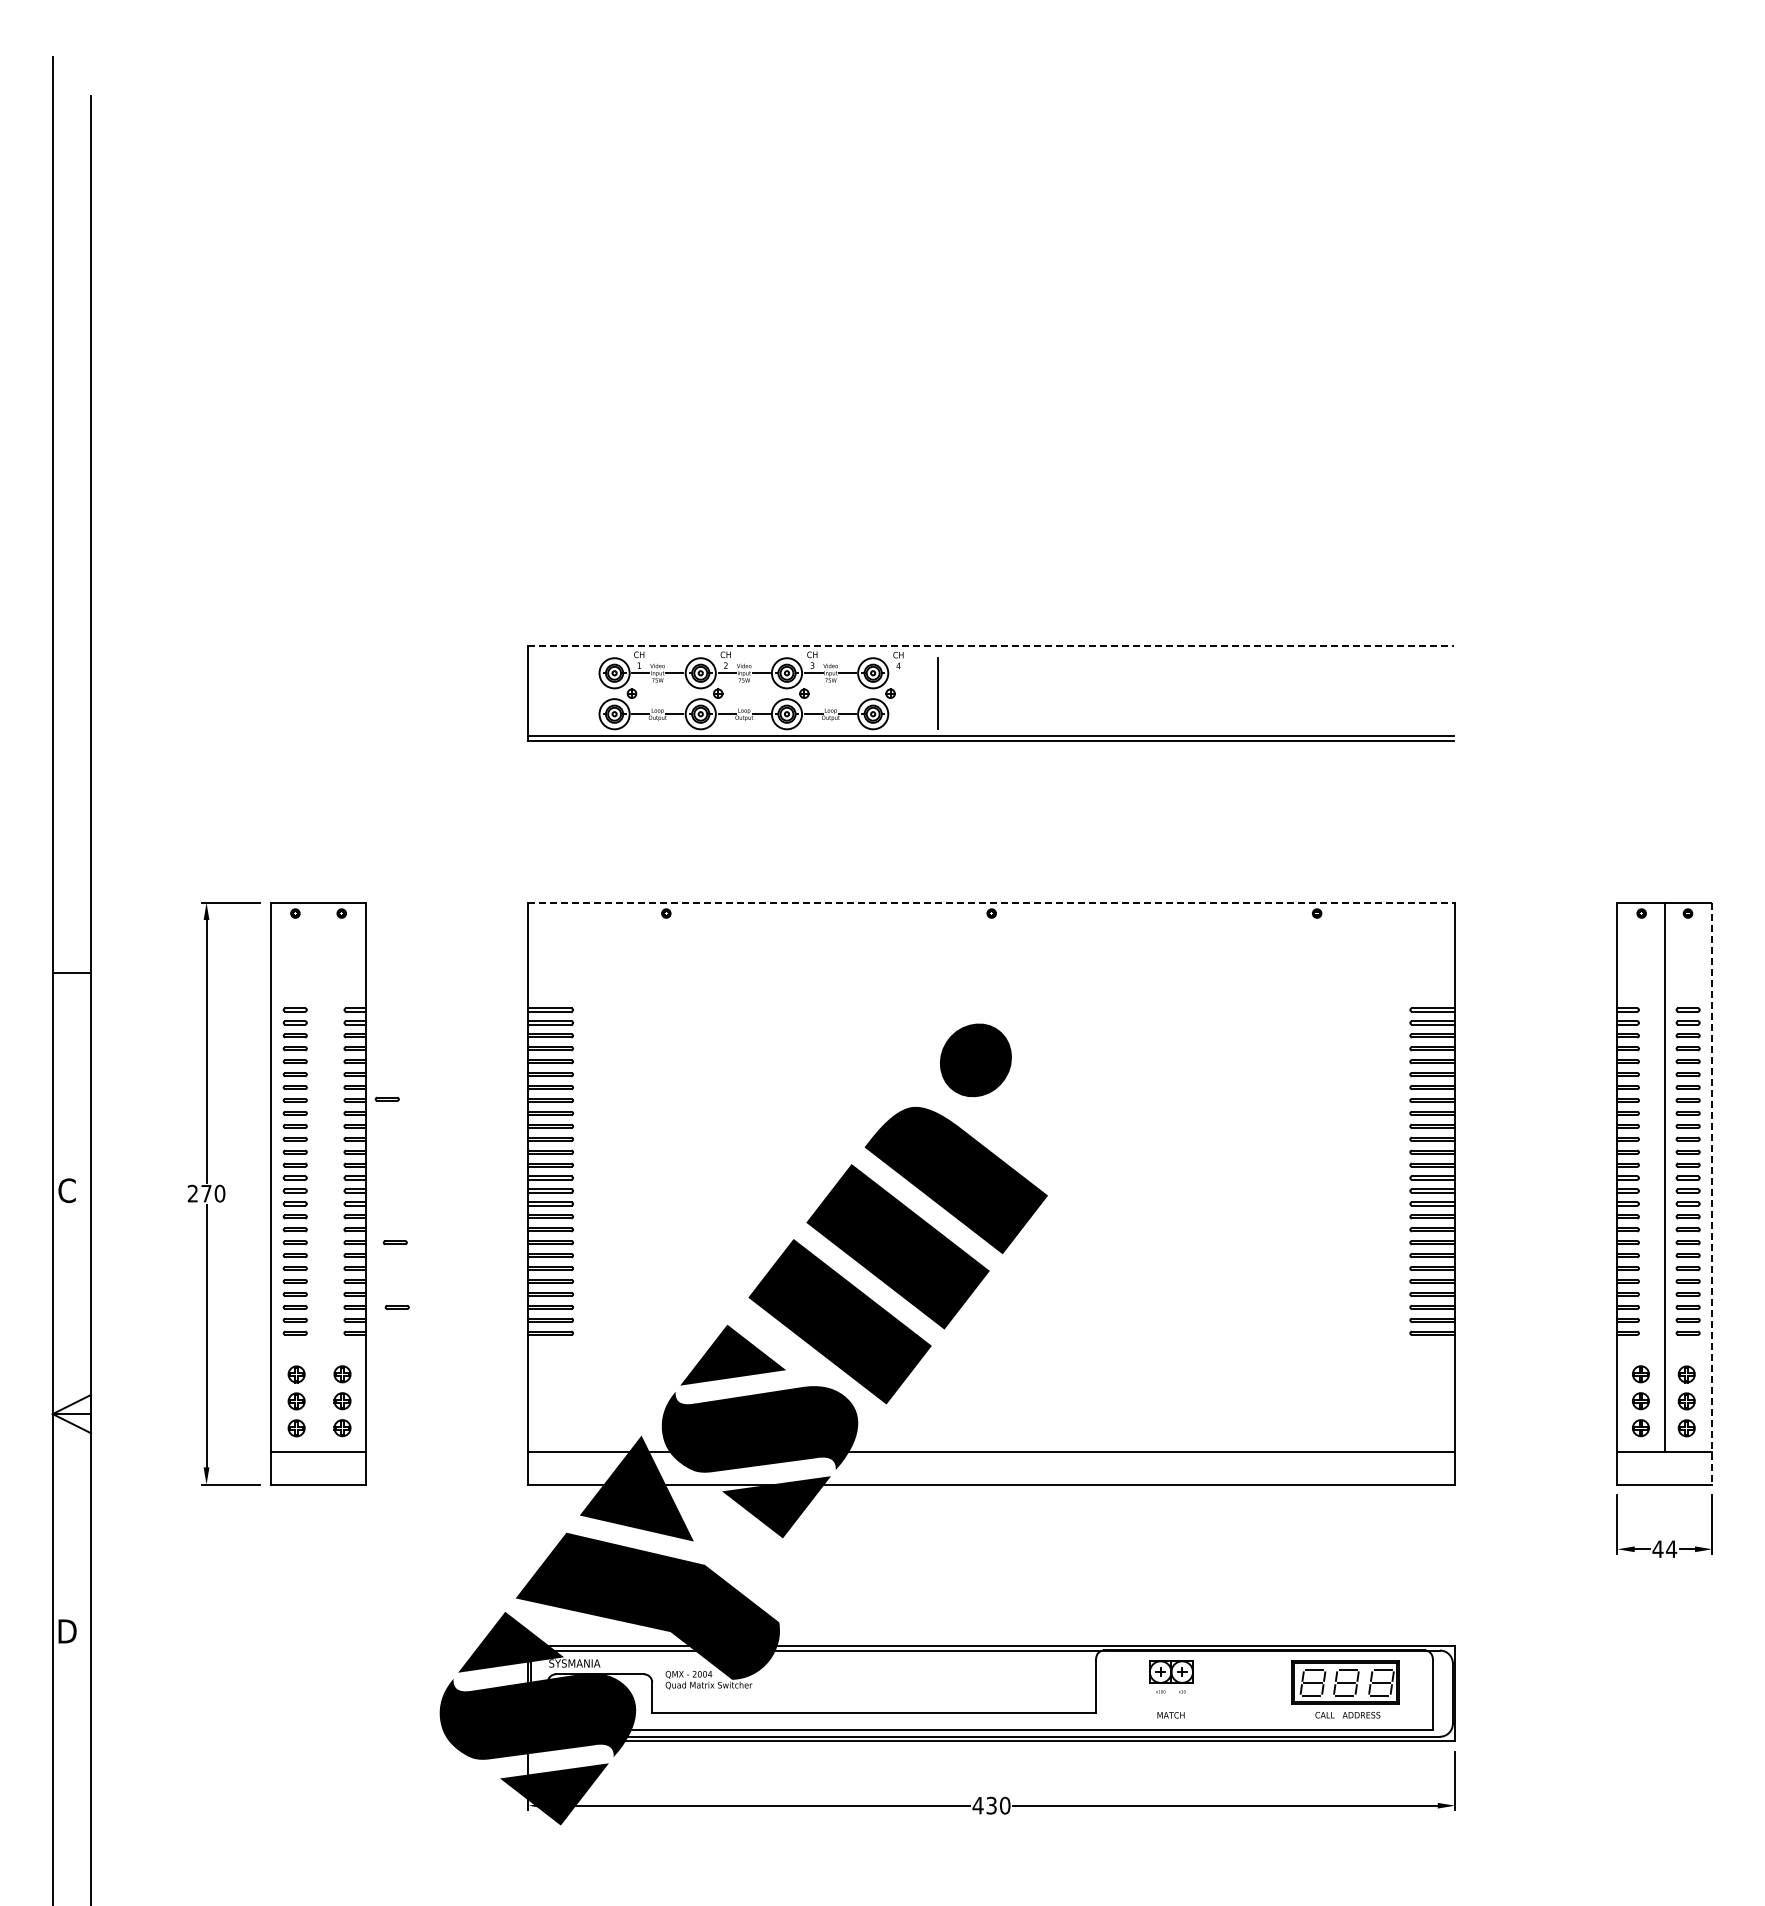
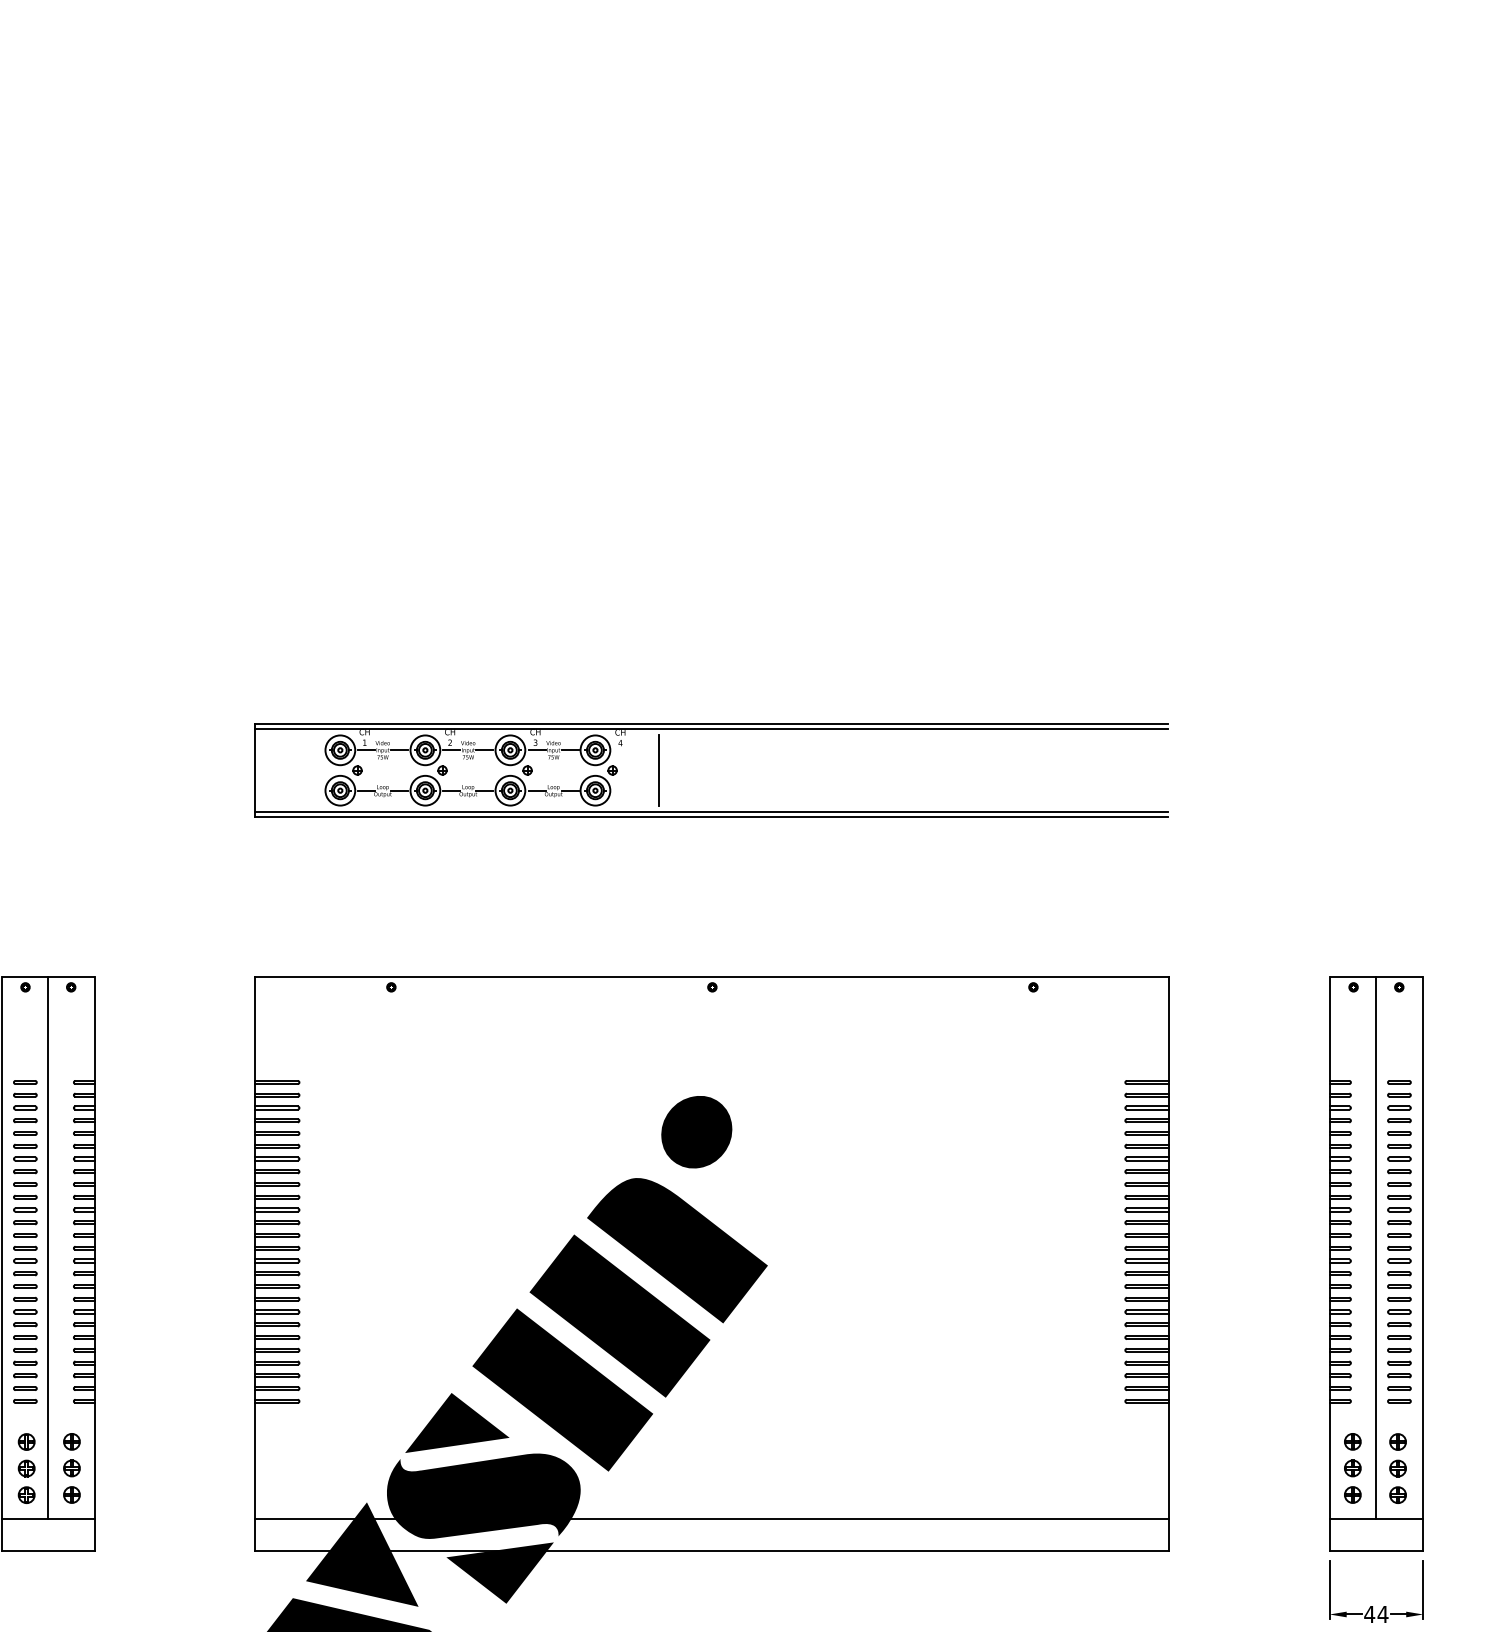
line: (991, 646) -> (712, 723), dashed -> solid
line: (991, 651) -> (712, 728), added
line: (992, 902) -> (713, 976), dashed -> solid
part: (386, 1098) -> (115, 1169), removed
line: (318, 1177) -> (48, 1247), added
line: (1712, 1193) -> (1423, 1263), dashed -> solid
part: (394, 1242) -> (123, 1311), removed
line: (396, 1306) -> (125, 1374), removed

